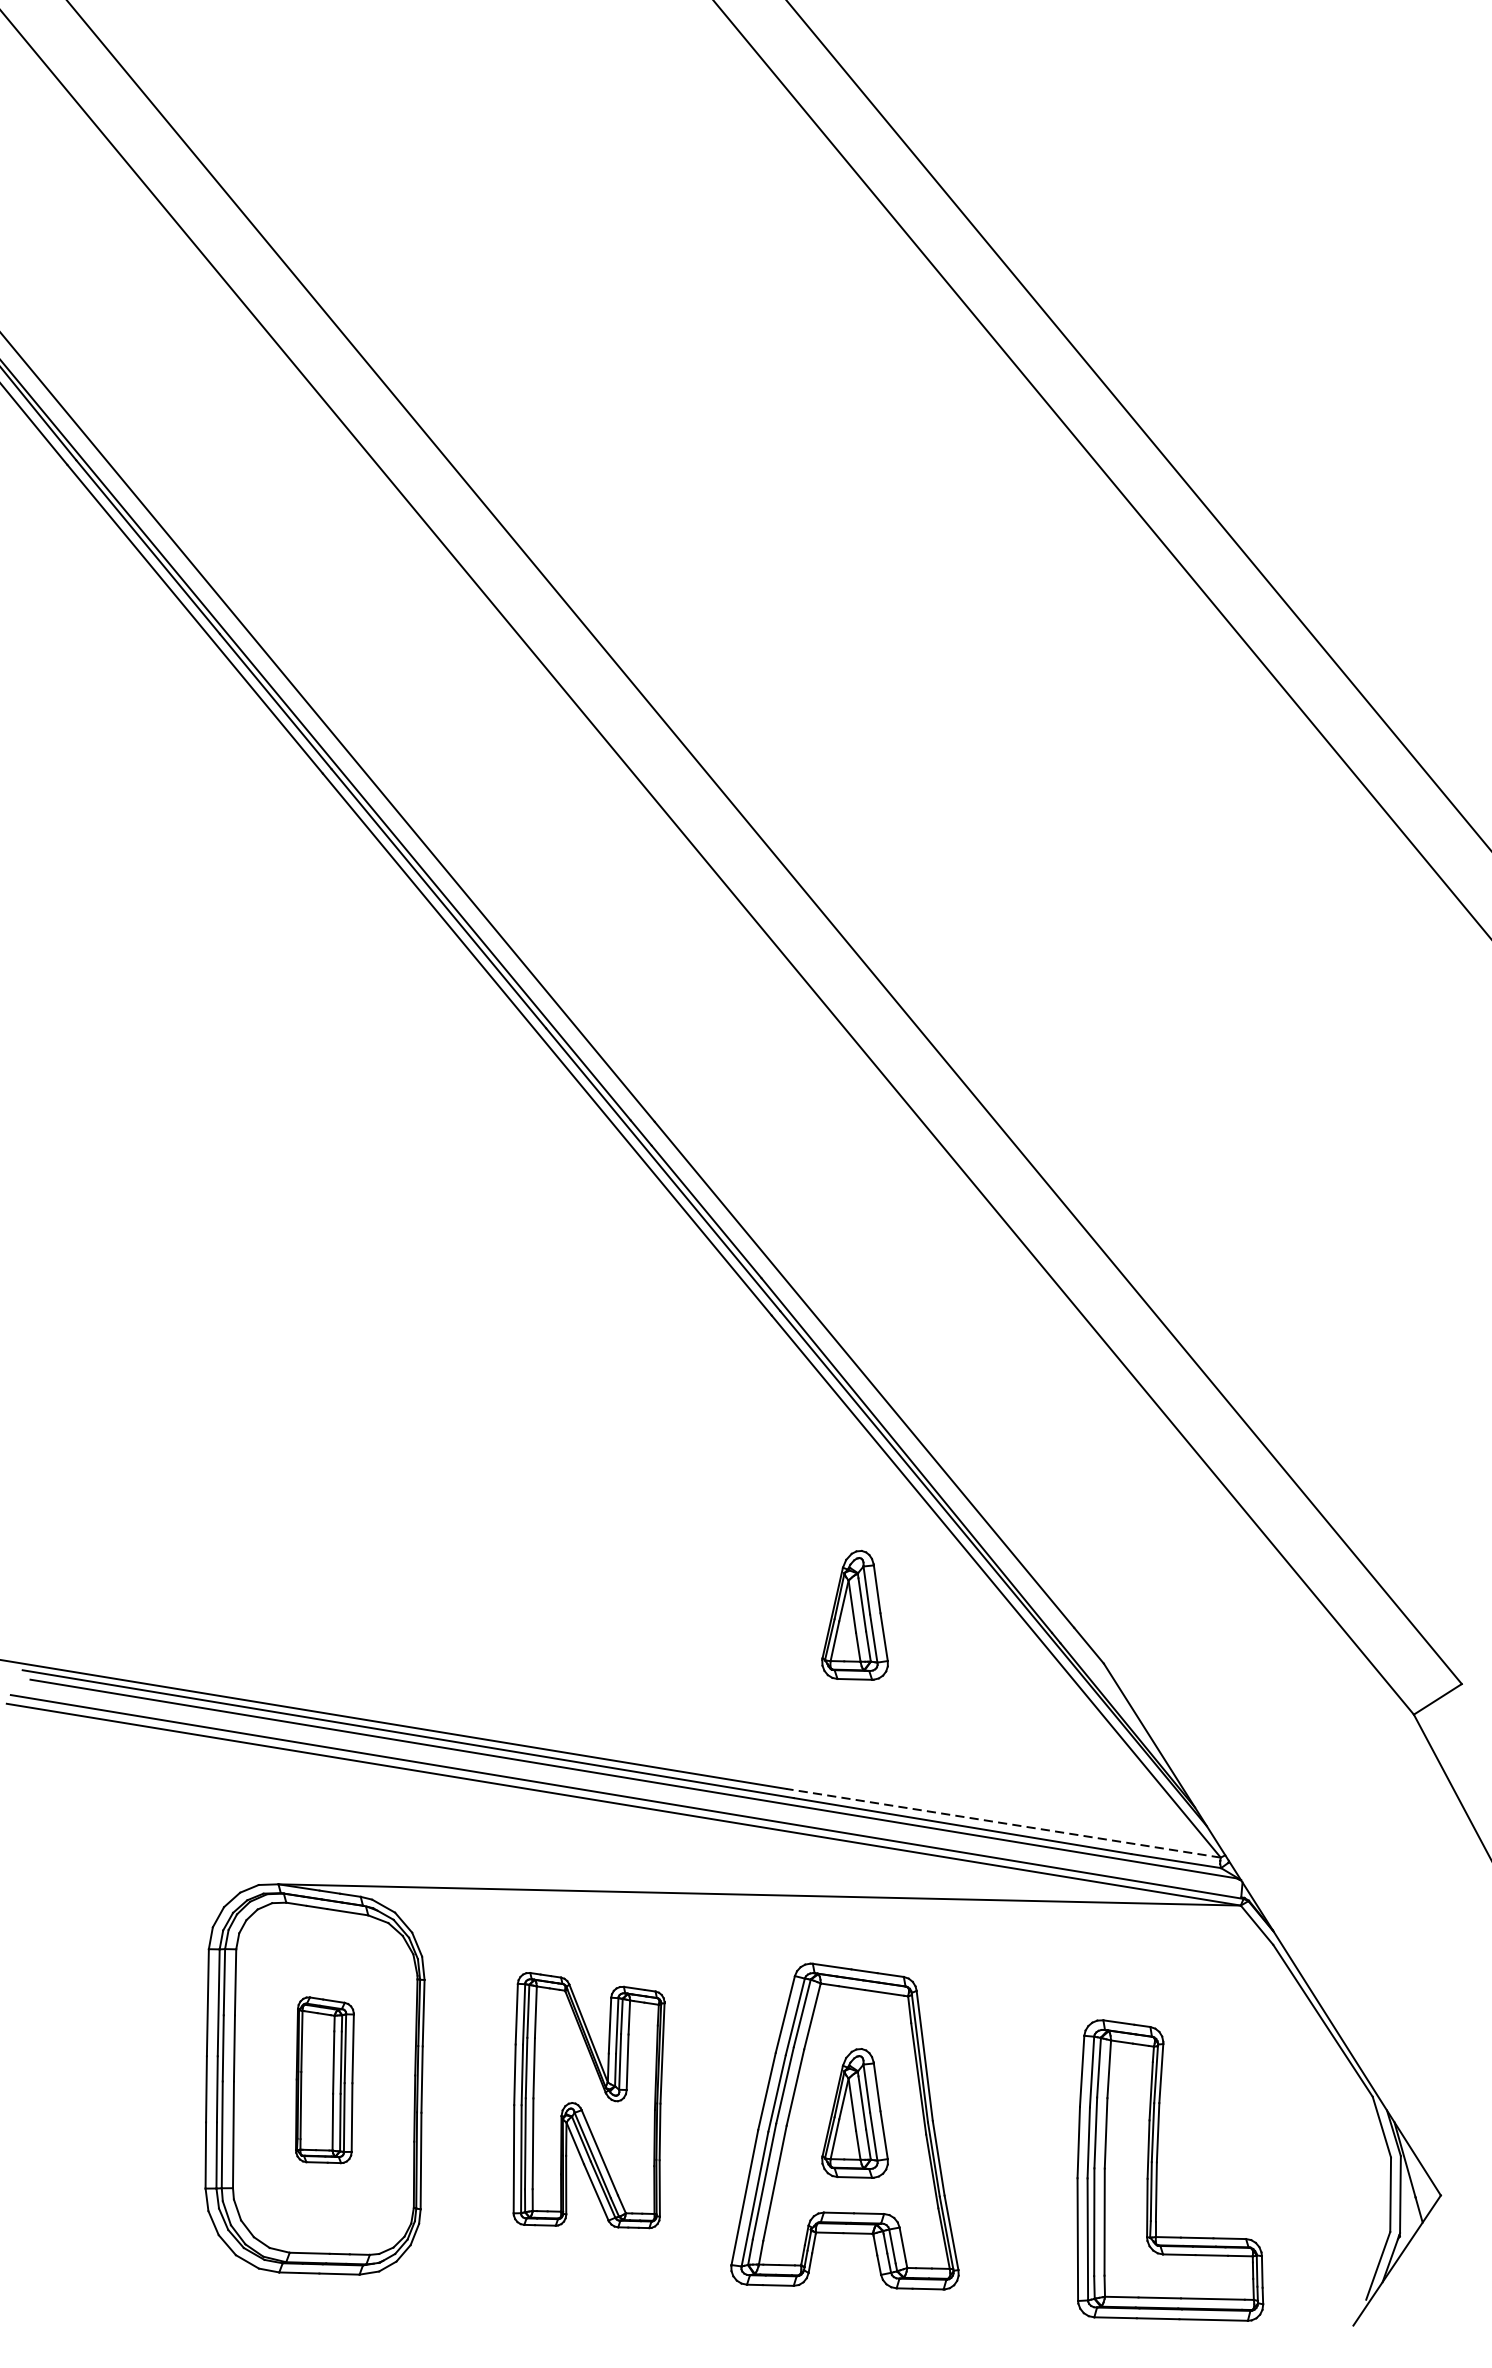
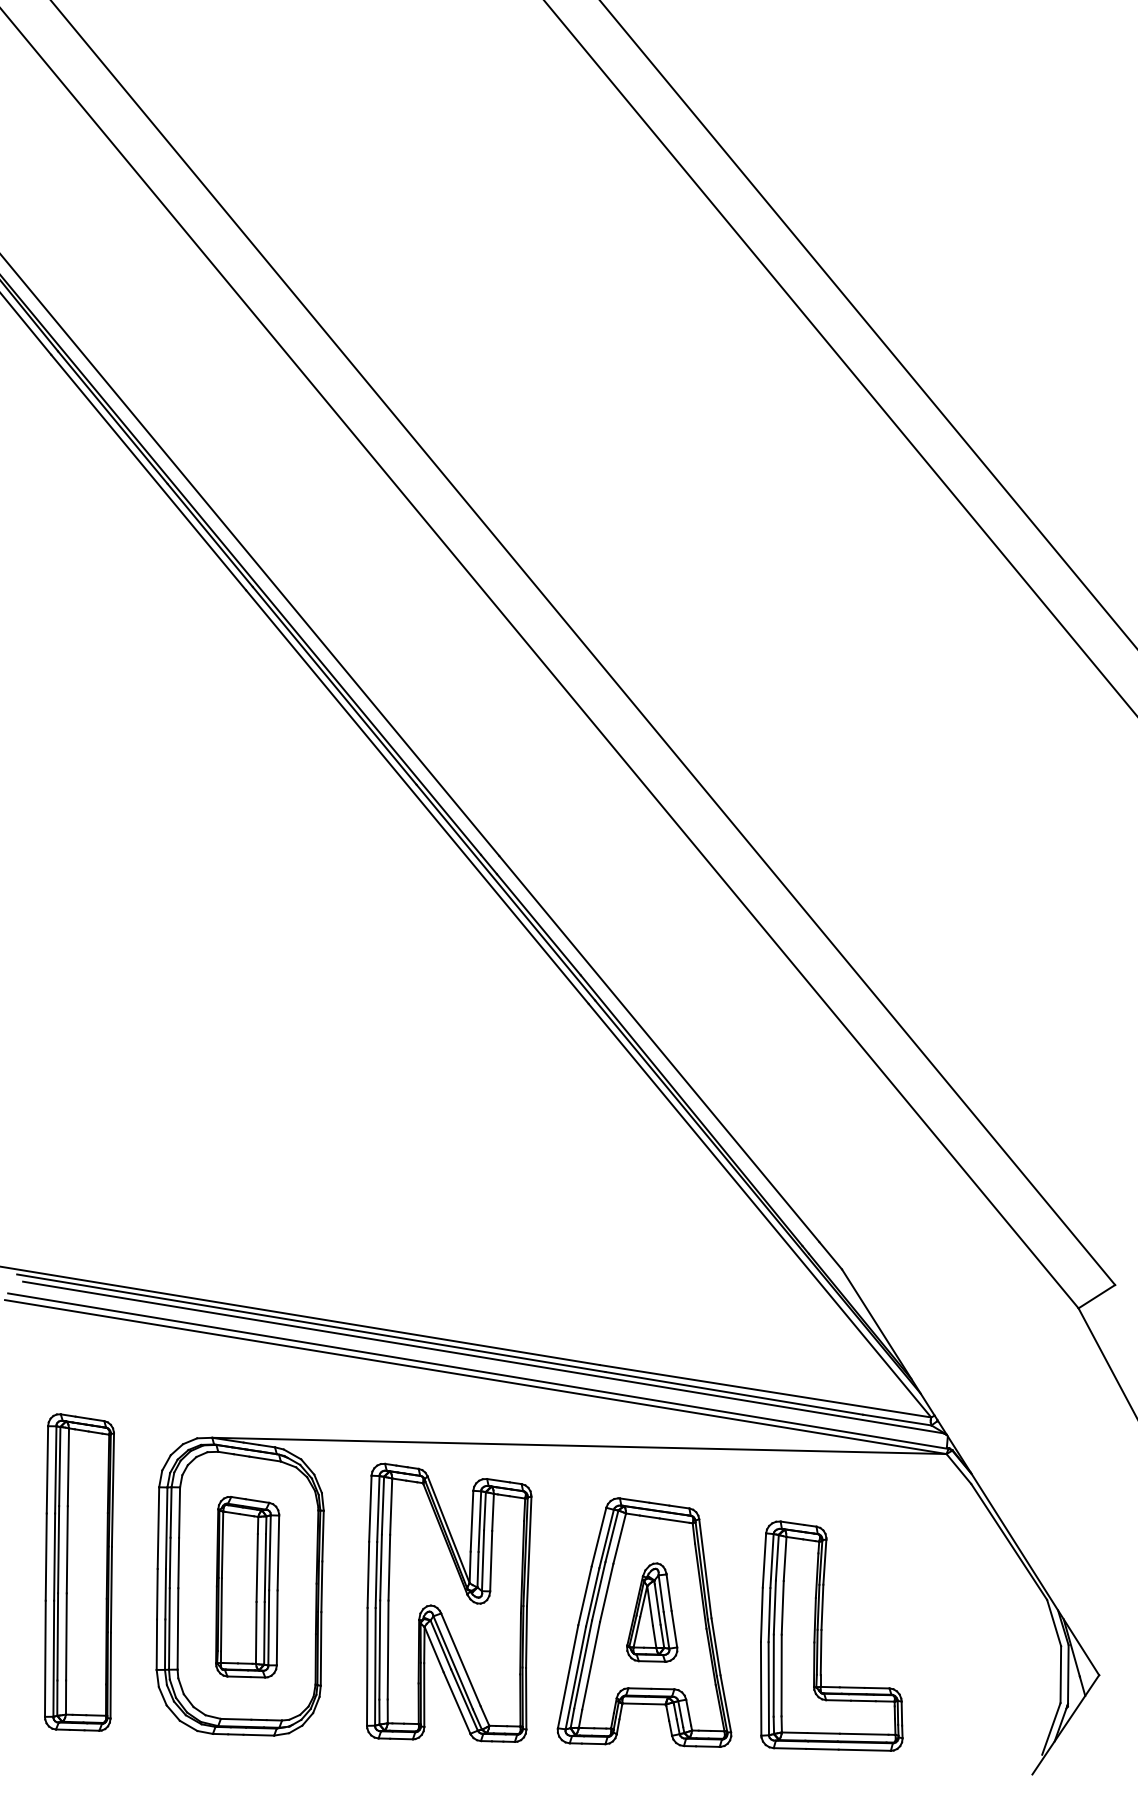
part: (855, 1615) -> (652, 1232), removed
line: (1003, 1823) -> (765, 1391), dashed -> solid
part: (104, 2060) -> (79, 1572), added
part: (324, 2080) -> (247, 1587), size x1.43
part: (589, 2100) -> (449, 1602), size x1.43
part: (1158, 2169) -> (822, 1635), moved

